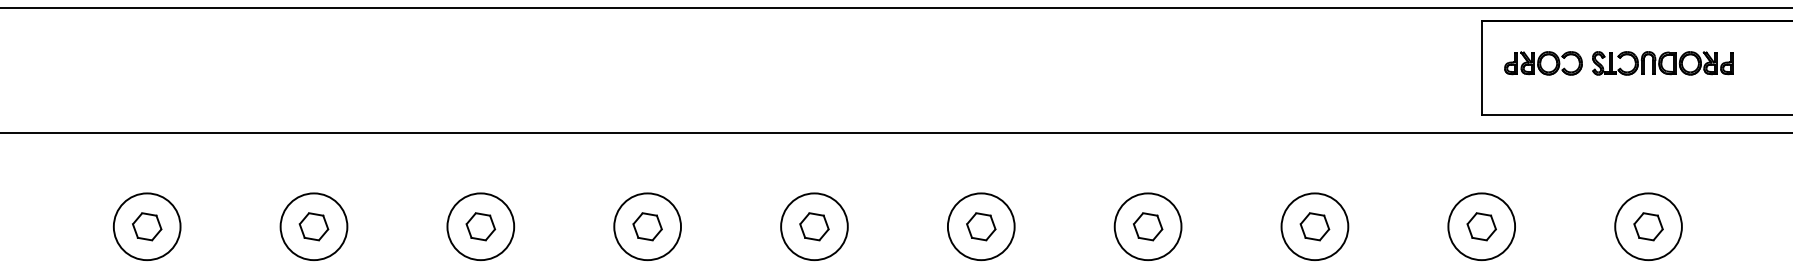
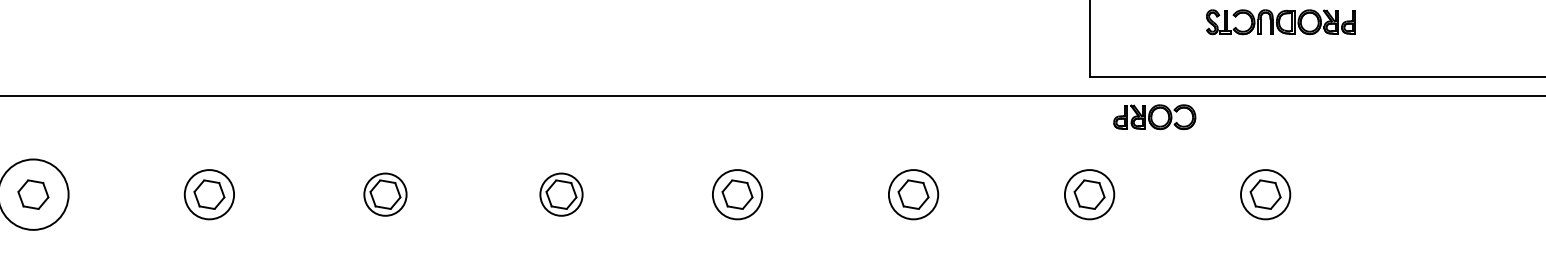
part: (1543, 63) -> (1154, 117), moved
circle: (647, 226) -> (209, 194), size x0.7
circle: (814, 226) -> (385, 194), size x0.6
circle: (980, 226) -> (560, 194), size x0.6
circle: (1147, 226) -> (736, 194), size x0.7
circle: (1314, 226) -> (913, 194), size x0.7
circle: (1481, 226) -> (1089, 194), size x0.7
circle: (1648, 226) -> (1265, 194), size x0.7

